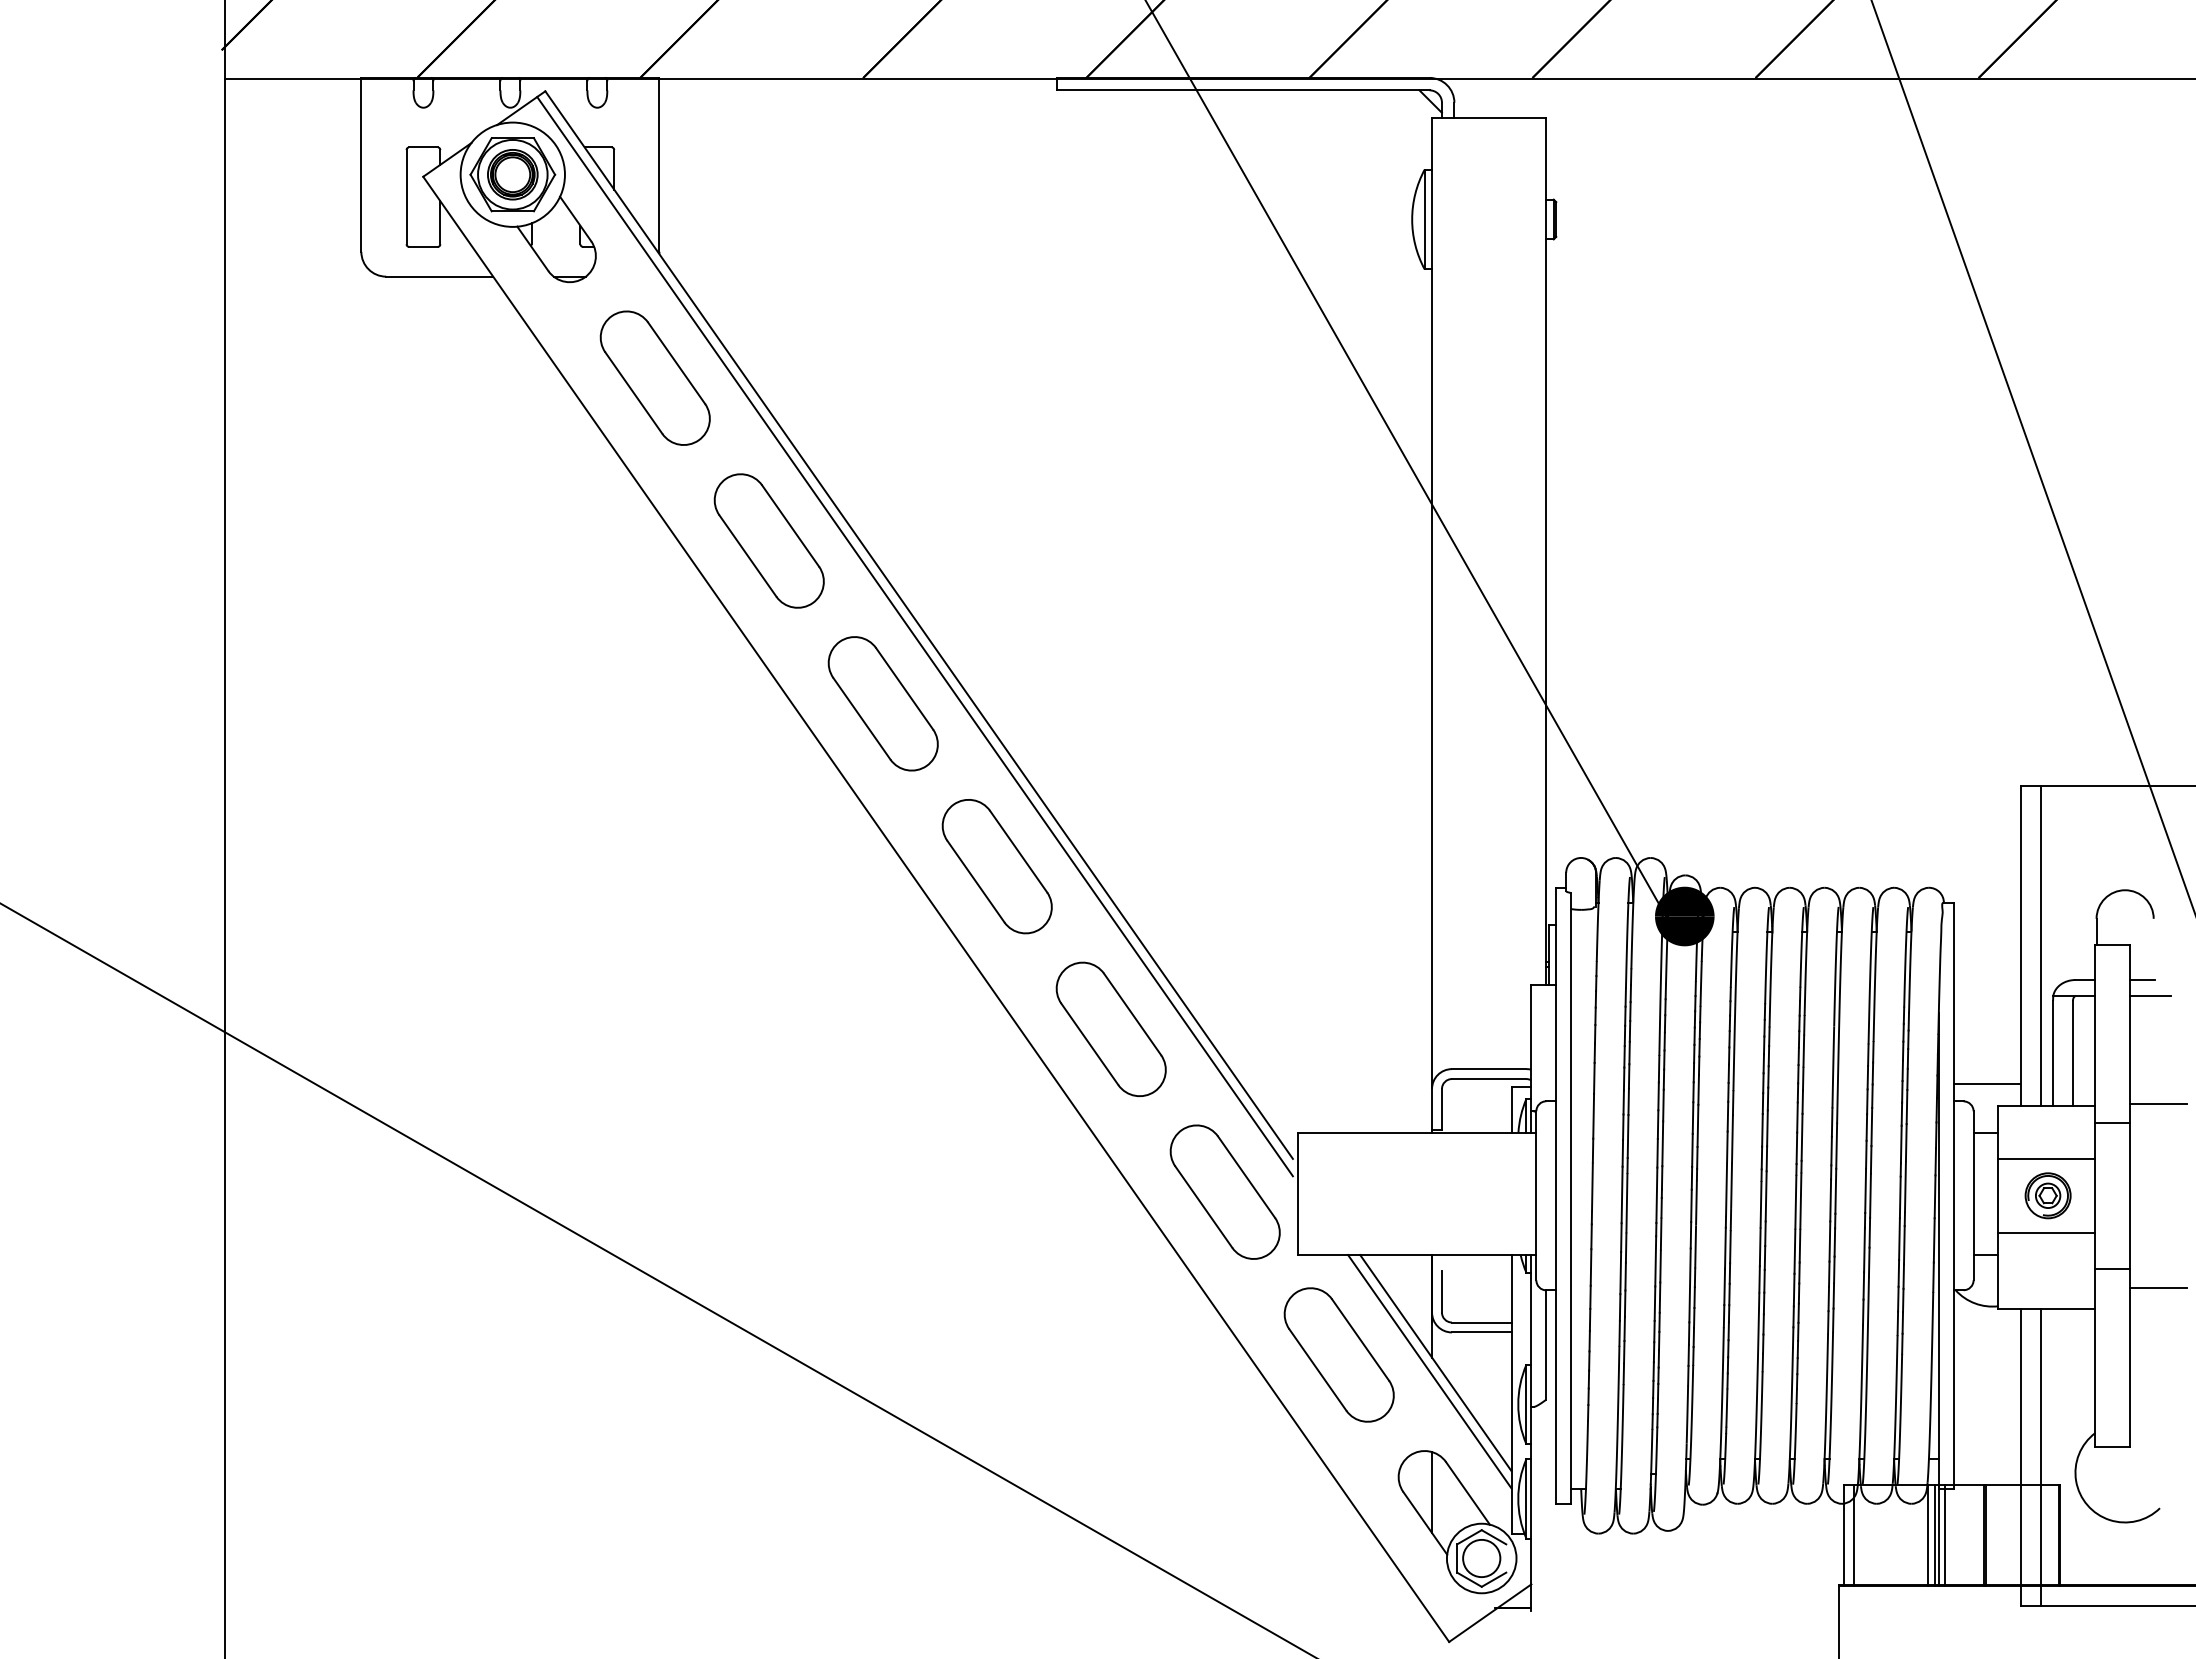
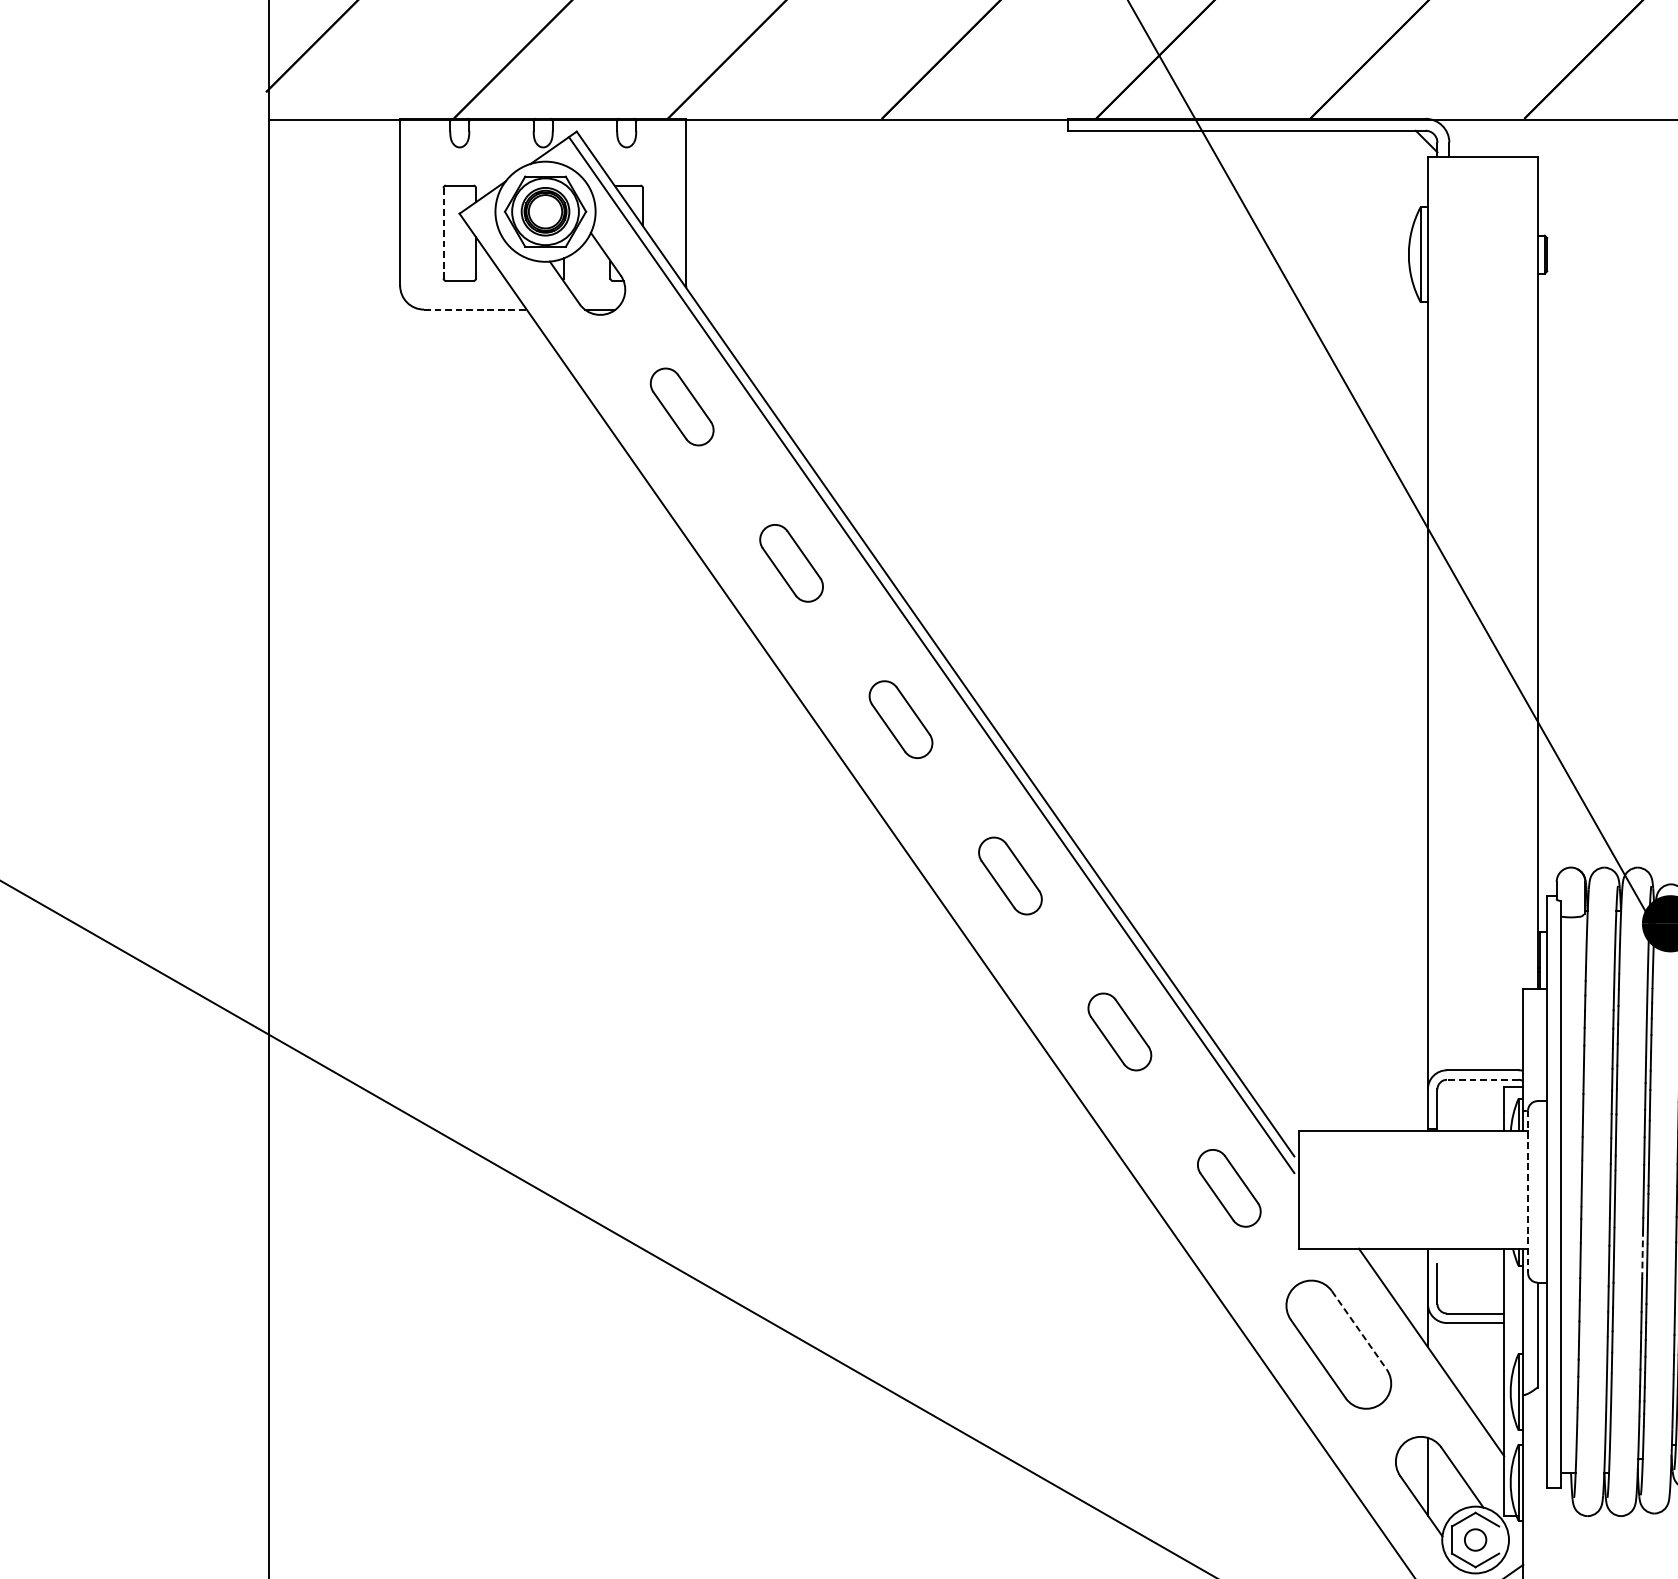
line: (406, 197) -> (443, 233), solid -> dashed
line: (440, 276) -> (476, 309), solid -> dashed
part: (654, 377) -> (681, 406), size x0.6
part: (768, 540) -> (790, 562), size x0.6
part: (882, 703) -> (900, 719), size x0.6
part: (996, 866) -> (1009, 875), size x0.6
part: (1110, 1028) -> (1119, 1031), size x0.6
line: (1488, 1079) -> (1482, 1080), solid -> dashed
part: (1224, 1191) -> (1228, 1187), size x0.6
line: (1536, 1195) -> (1528, 1191), solid -> dashed
line: (1655, 1260) -> (1642, 1253), solid -> dashed
line: (1360, 1340) -> (1359, 1330), solid -> dashed
line: (1429, 1371) -> (1425, 1360), removed
circle: (1481, 1558) -> (1475, 1540), size x0.6

